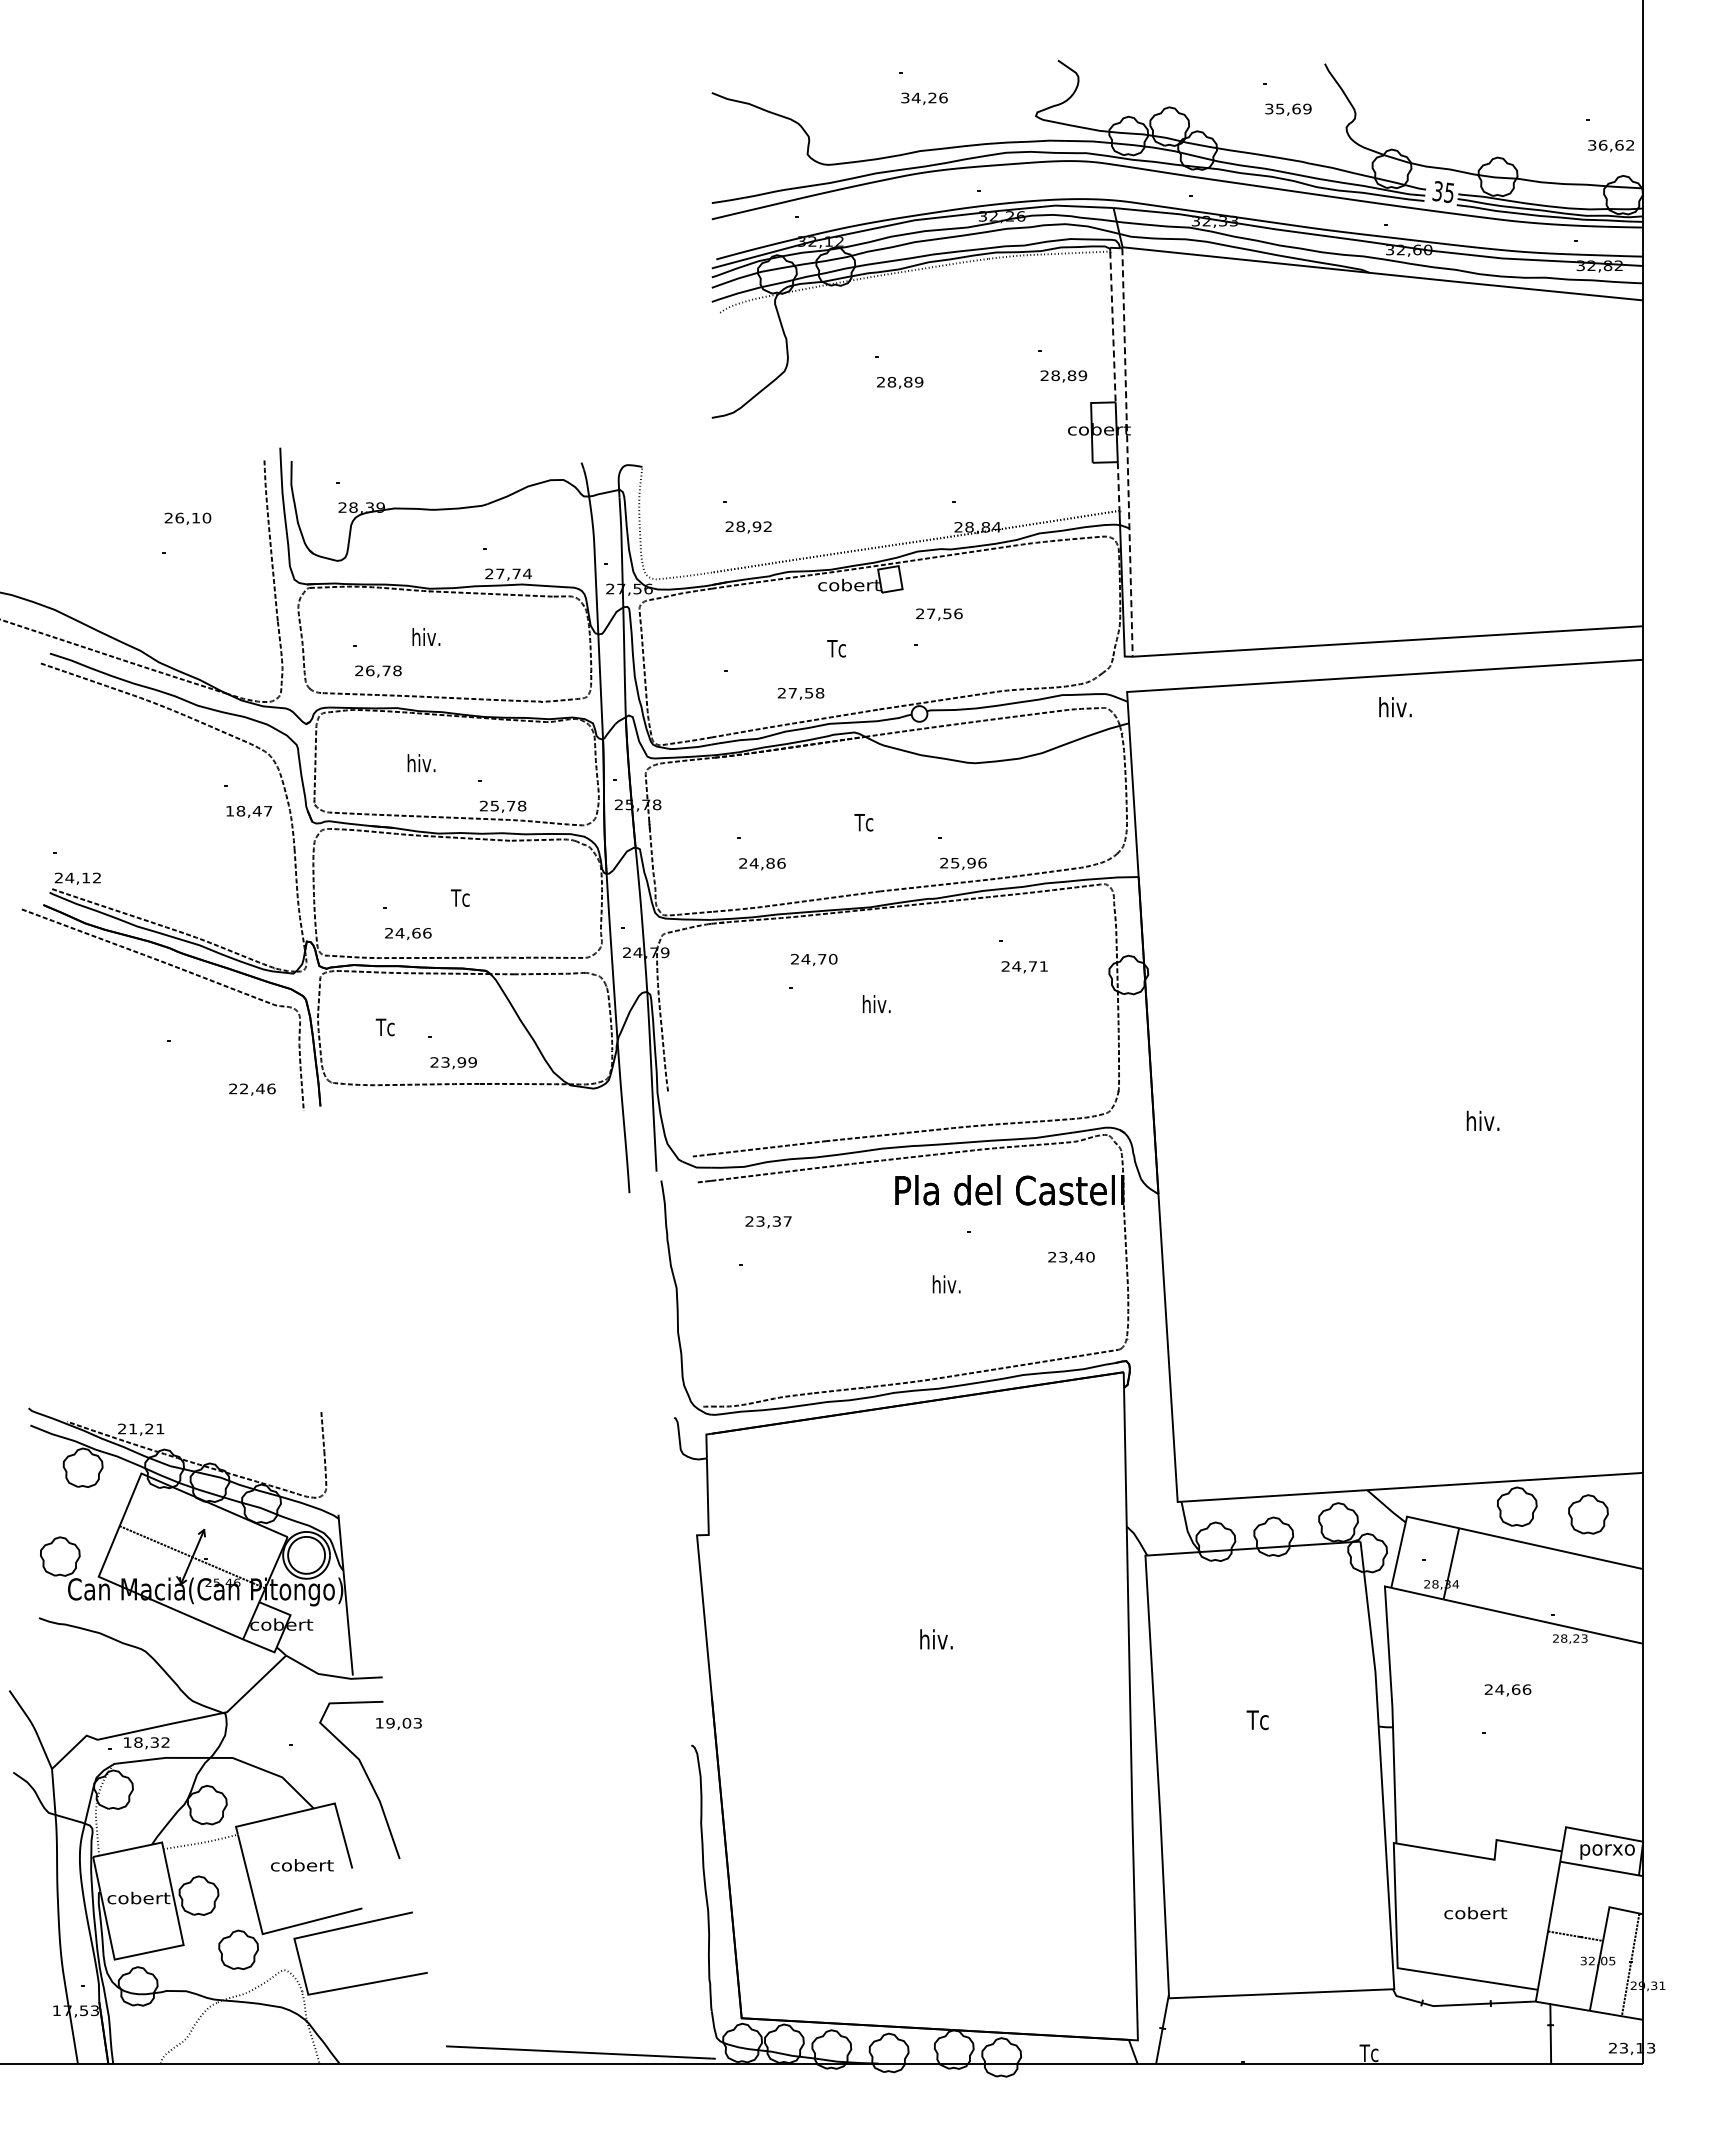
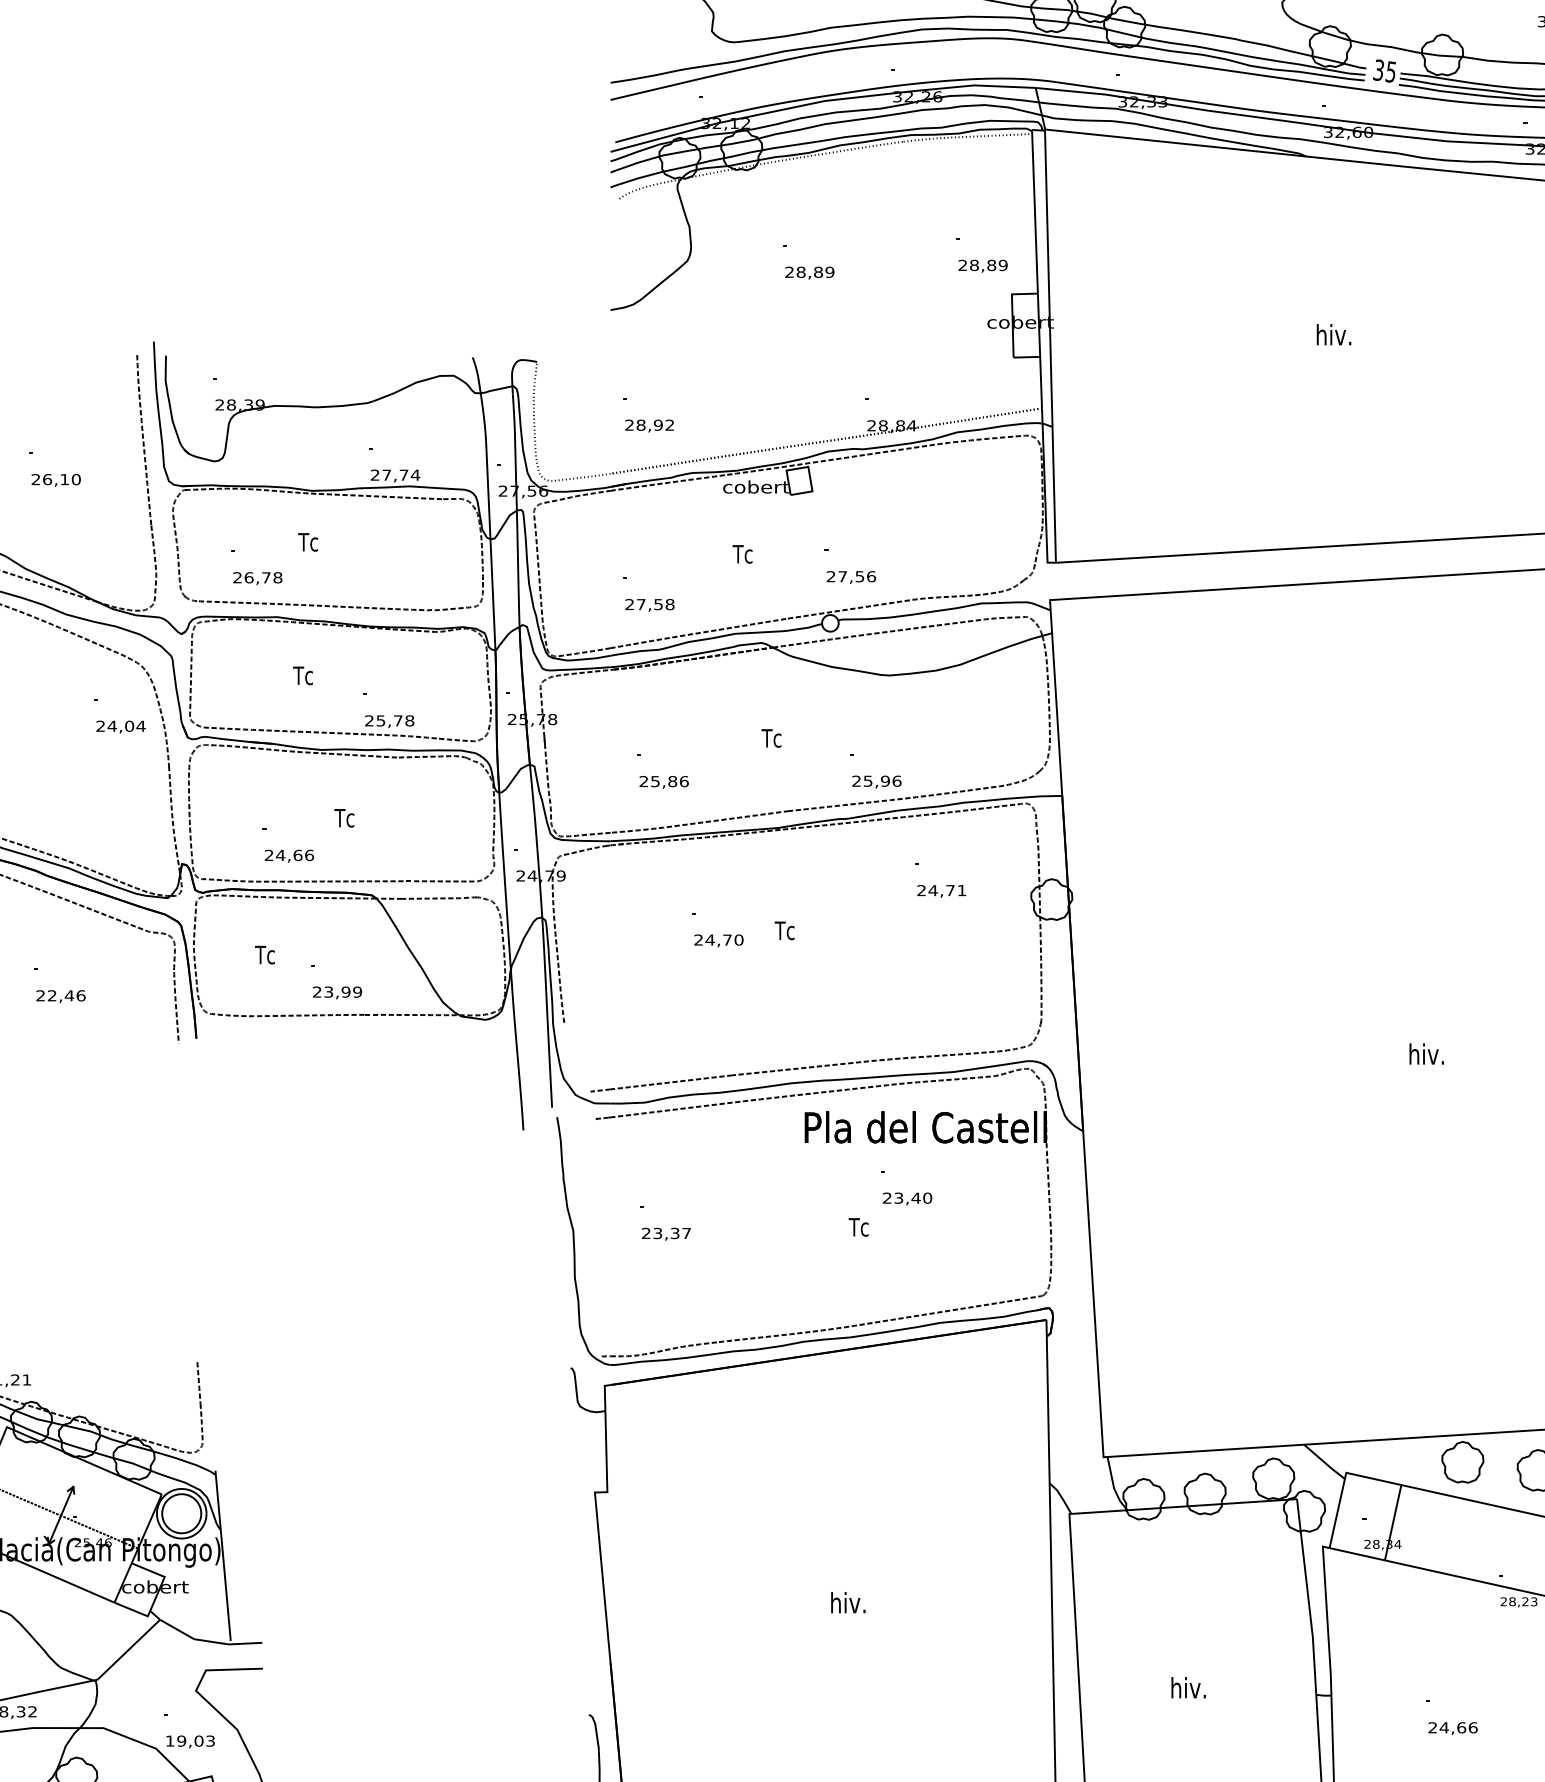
line: (1112, 327) -> (1034, 214), dashed -> solid
line: (1127, 453) -> (1050, 347), dashed -> solid
line: (1118, 486) -> (1040, 382), dashed -> solid
text: (187, 518) -> (55, 480), moved
text: (939, 614) -> (851, 577), moved
text: (426, 637) -> (308, 542), hiv. -> Tc
text: (800, 693) -> (649, 604), moved
text: (1395, 707) -> (1334, 335), moved
text: (421, 763) -> (303, 675), hiv. -> Tc
text: (249, 810) -> (121, 725), 18,47 -> 24,04
text: (753, 863) -> (654, 781), 24,86 -> 25,86
text: (814, 960) -> (719, 941), moved
text: (876, 1004) -> (784, 930), hiv. -> Tc
text: (252, 1089) -> (61, 996), moved
text: (768, 1222) -> (666, 1234), moved
text: (1071, 1257) -> (907, 1198), moved
text: (946, 1284) -> (858, 1227), hiv. -> Tc
text: (1507, 1690) -> (1452, 1728), moved
text: (1257, 1719) -> (1188, 1687), Tc -> hiv.
text: (398, 1723) -> (190, 1741), moved

